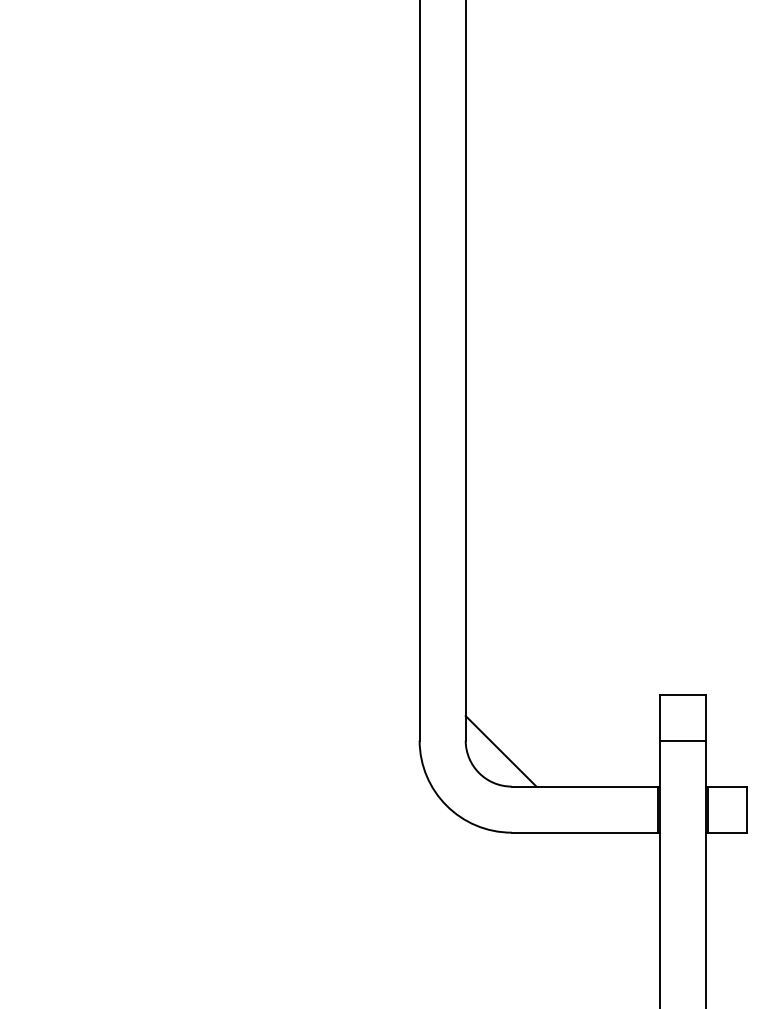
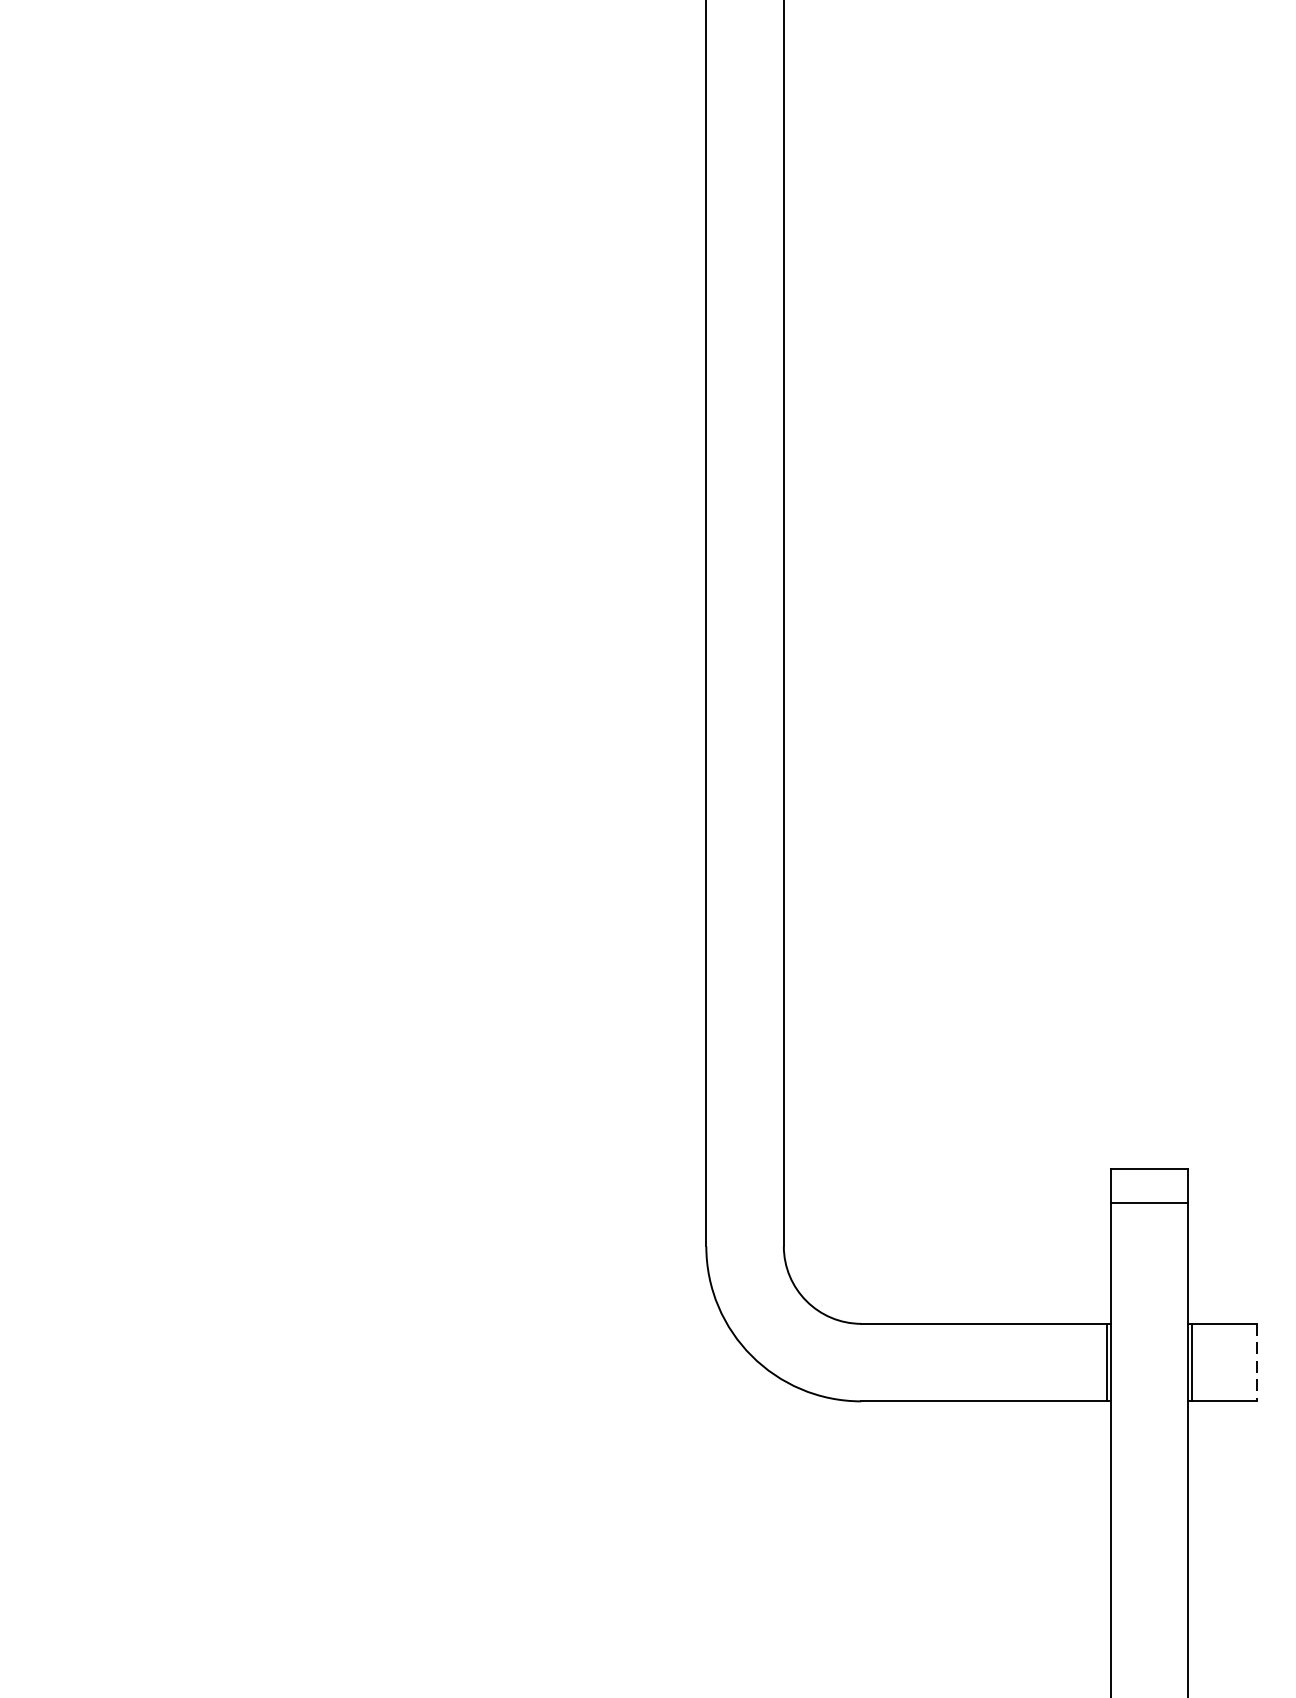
line: (682, 740) -> (1148, 1202), moved
line: (500, 750) -> (842, 1263), removed
line: (746, 810) -> (1256, 1364), solid -> dashed

